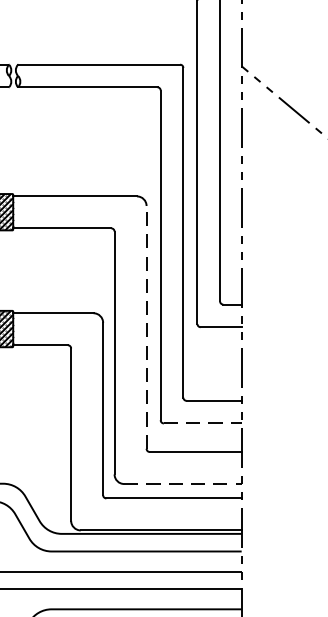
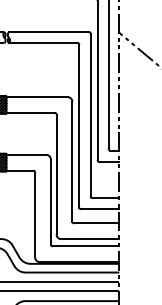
line: (146, 326) -> (72, 161), dashed -> solid
line: (203, 423) -> (100, 209), dashed -> solid
line: (183, 484) -> (90, 239), dashed -> solid

